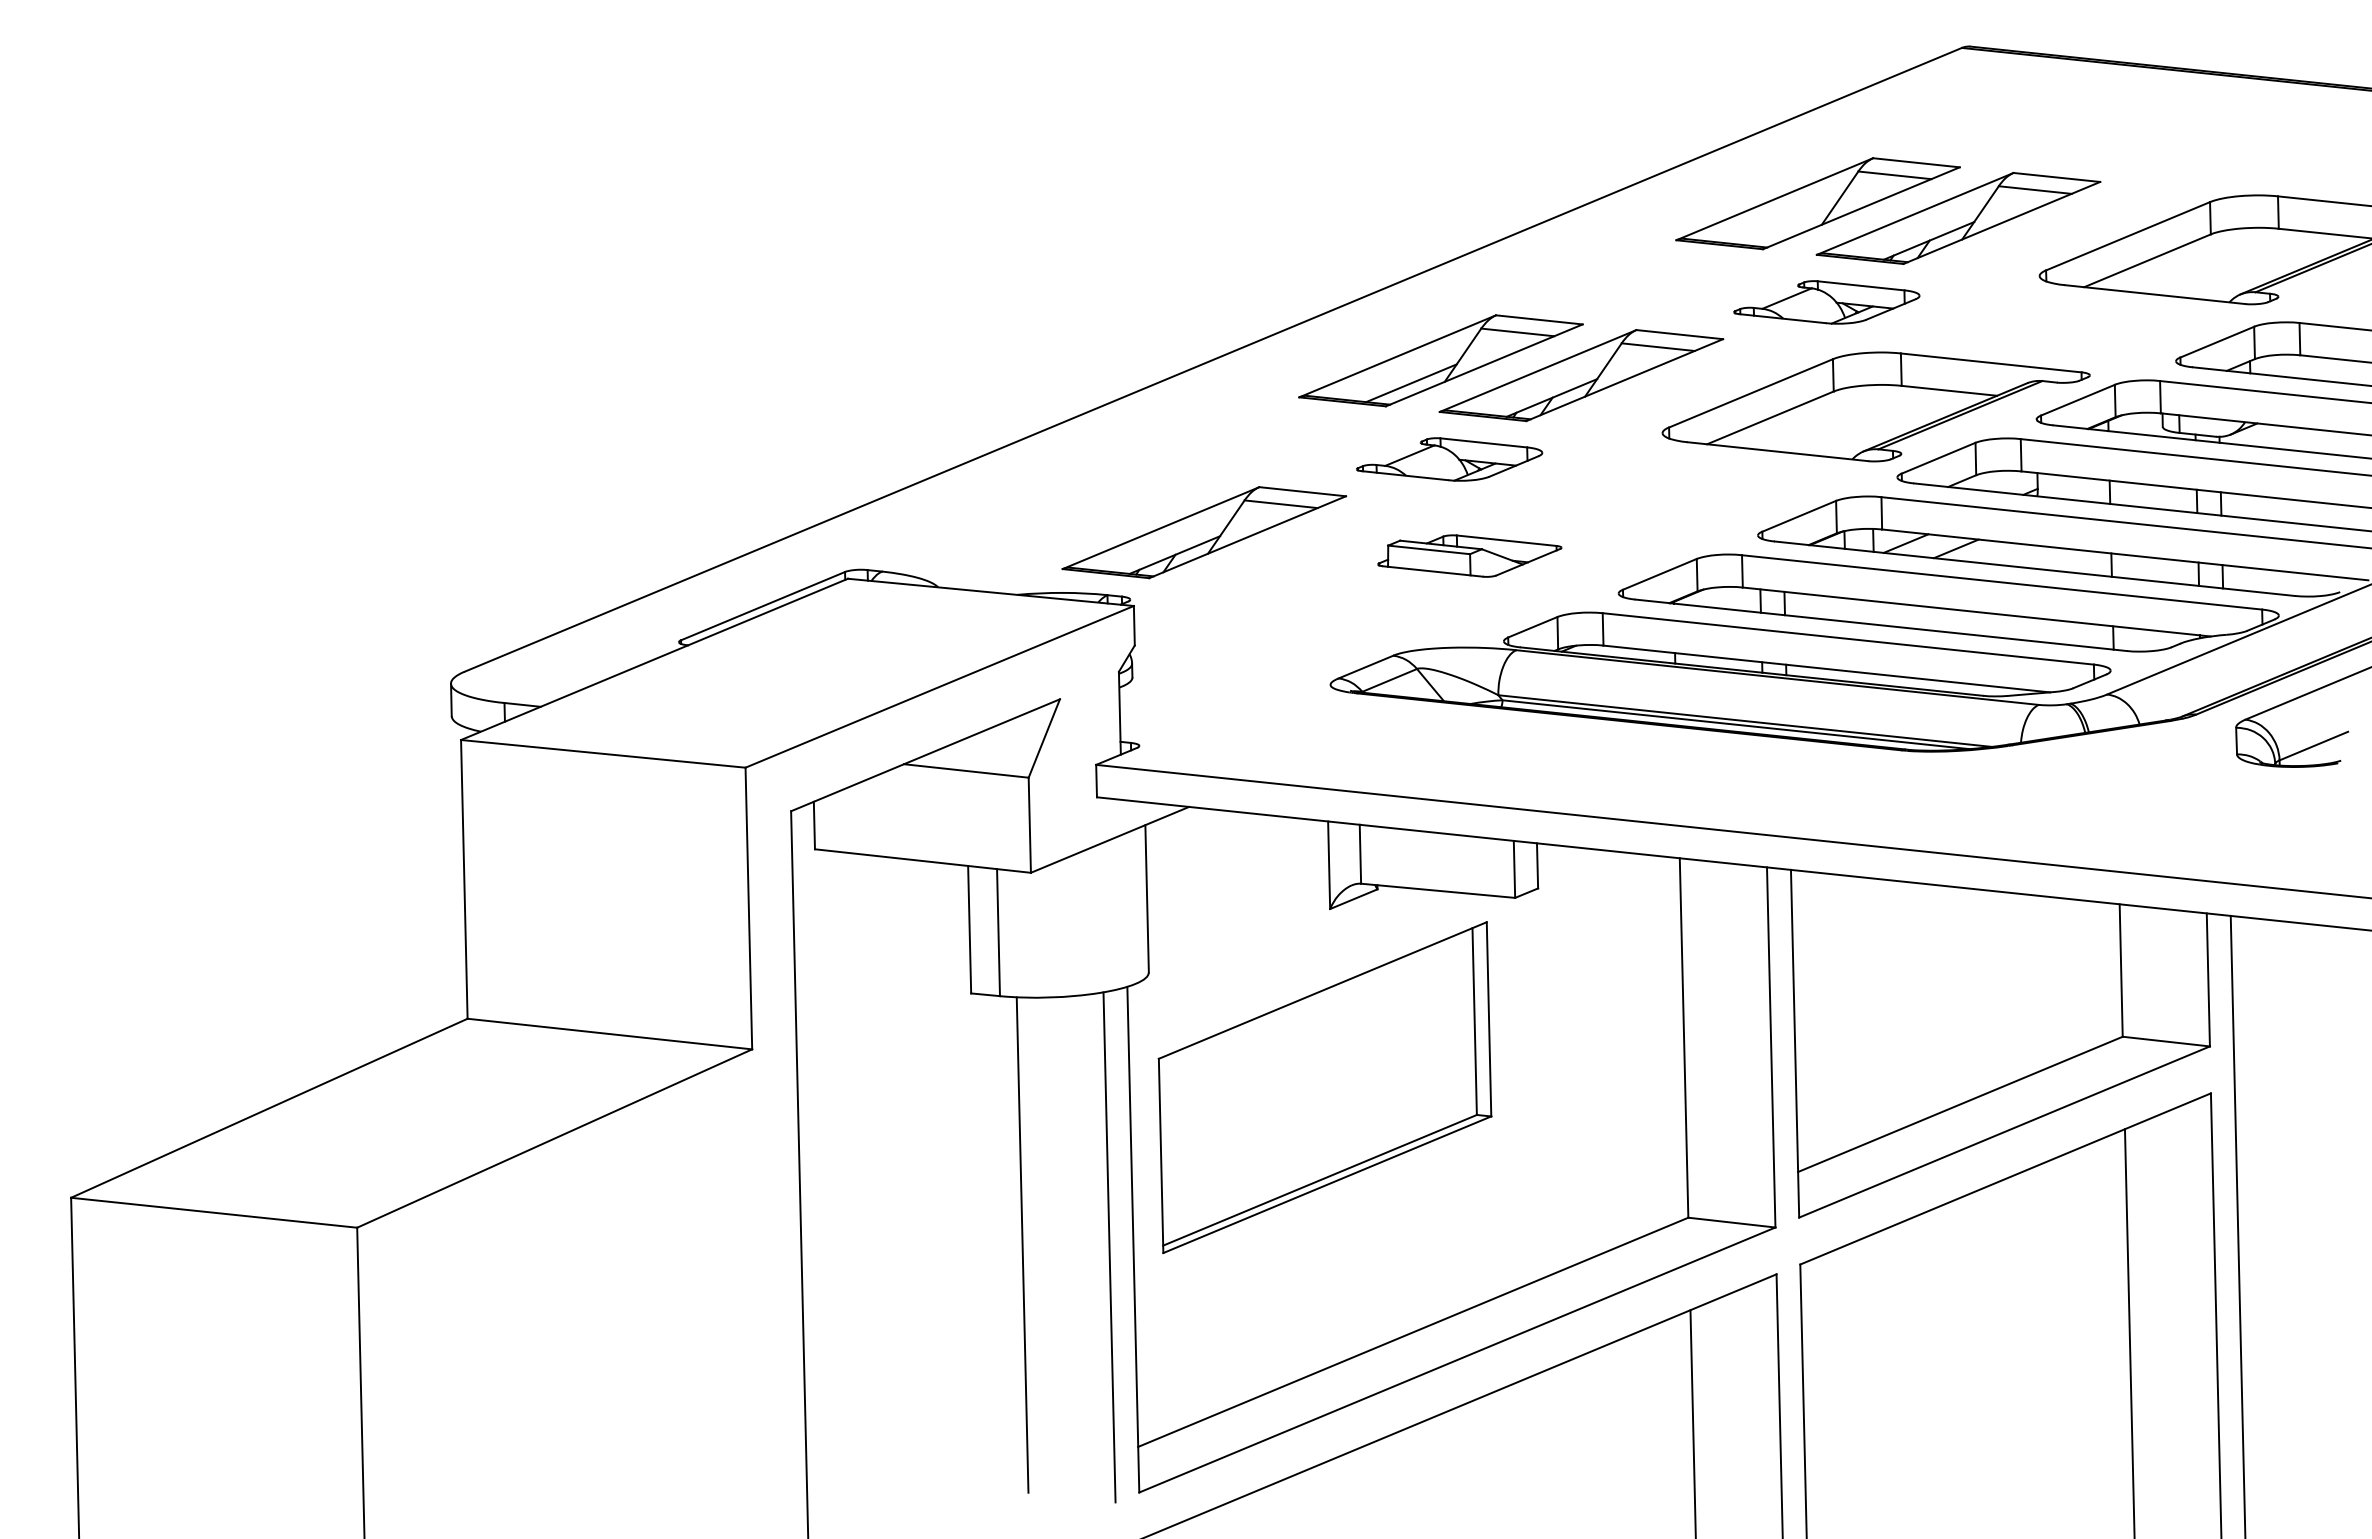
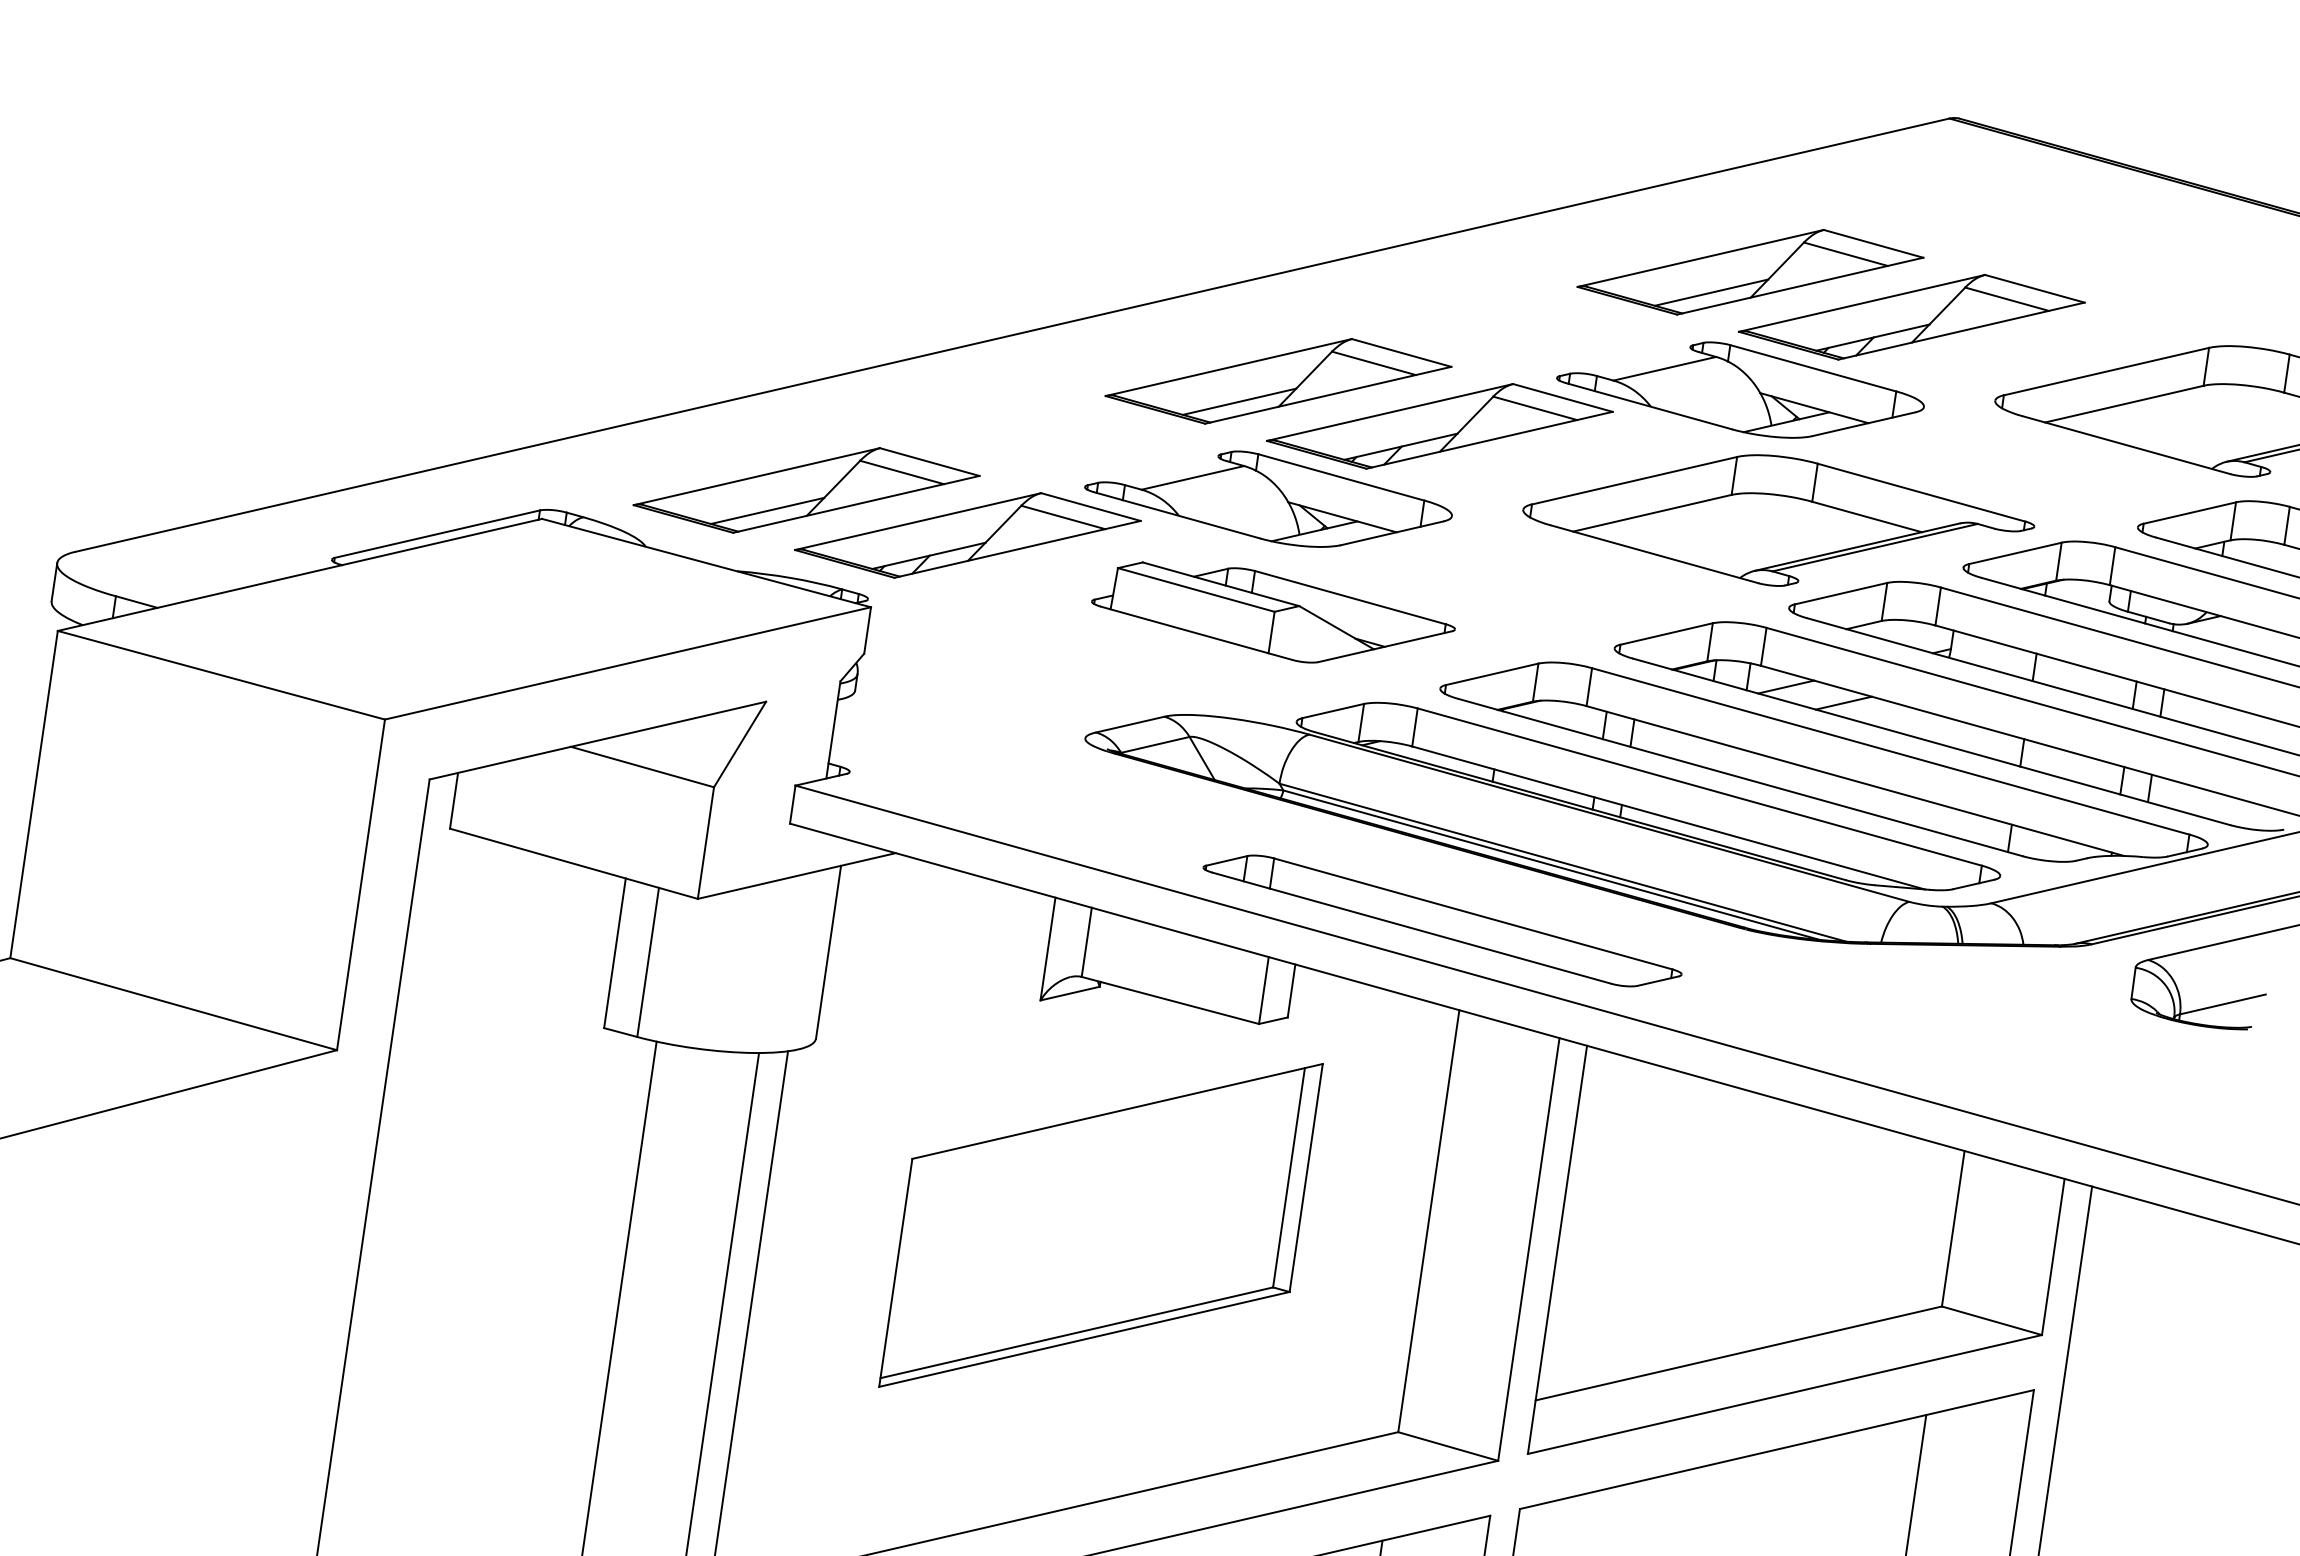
line: (1788, 225) -> (1711, 291), added
part: (1826, 302) -> (1740, 389), size x1.67
part: (1449, 459) -> (1268, 498), size x1.67
part: (1063, 517) -> (806, 489), added
part: (1469, 555) -> (1273, 614), size x1.67
part: (1653, 786) -> (1442, 921), added
part: (1324, 1087) -> (1100, 1225), moved

